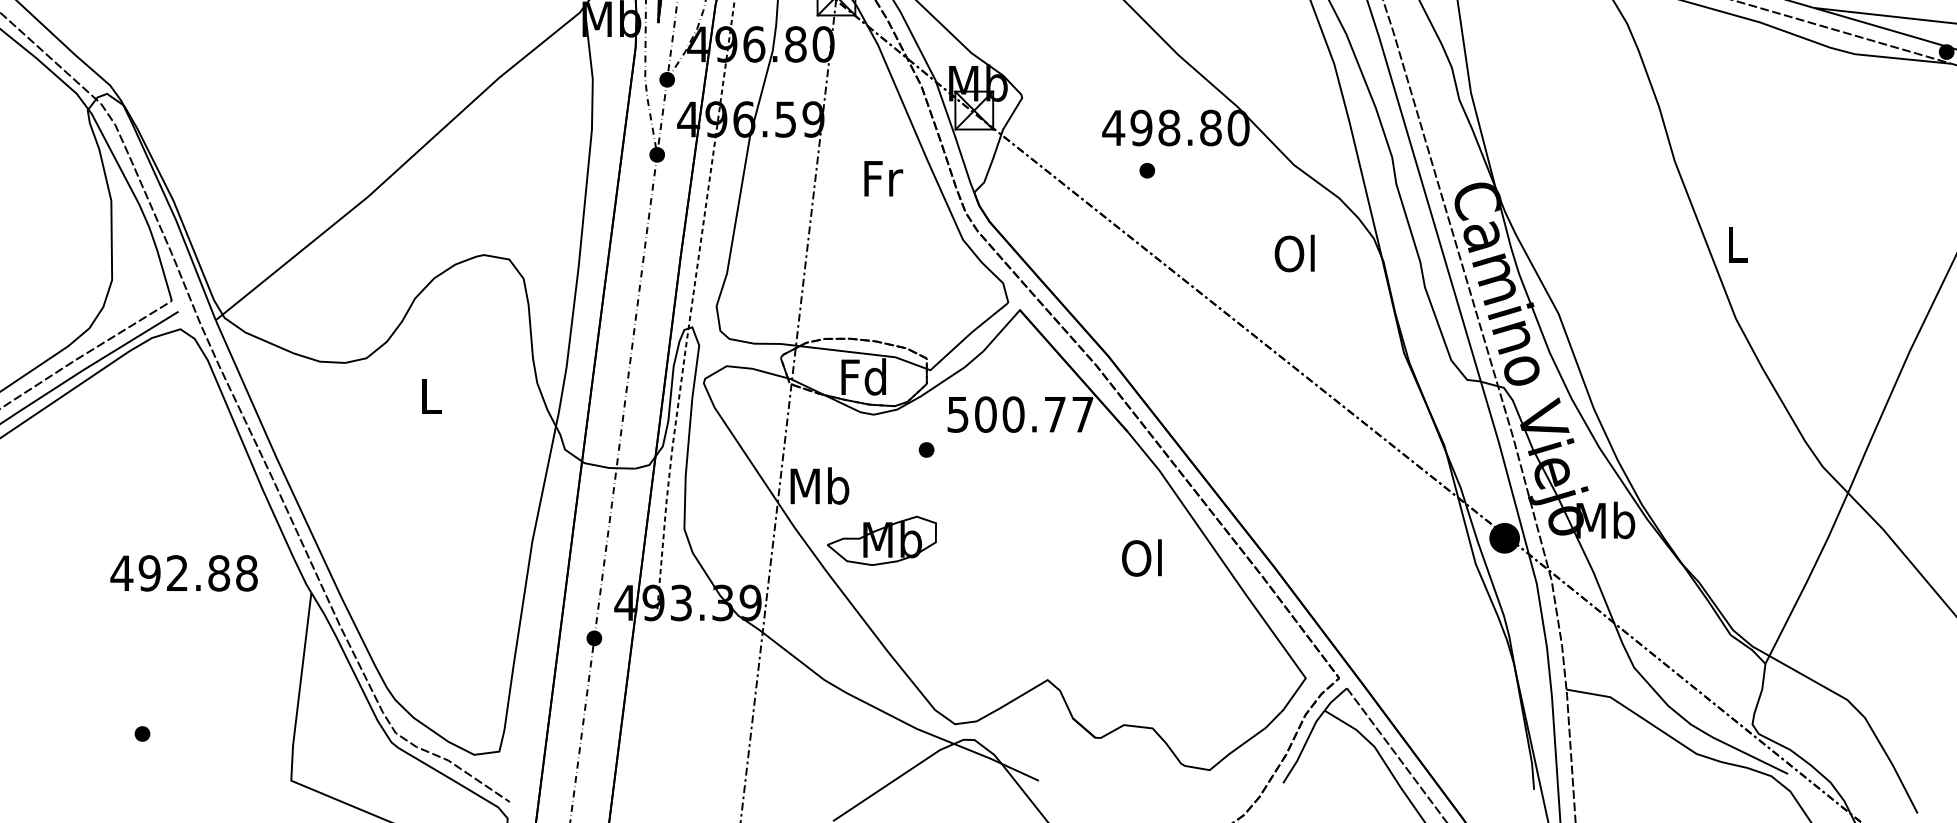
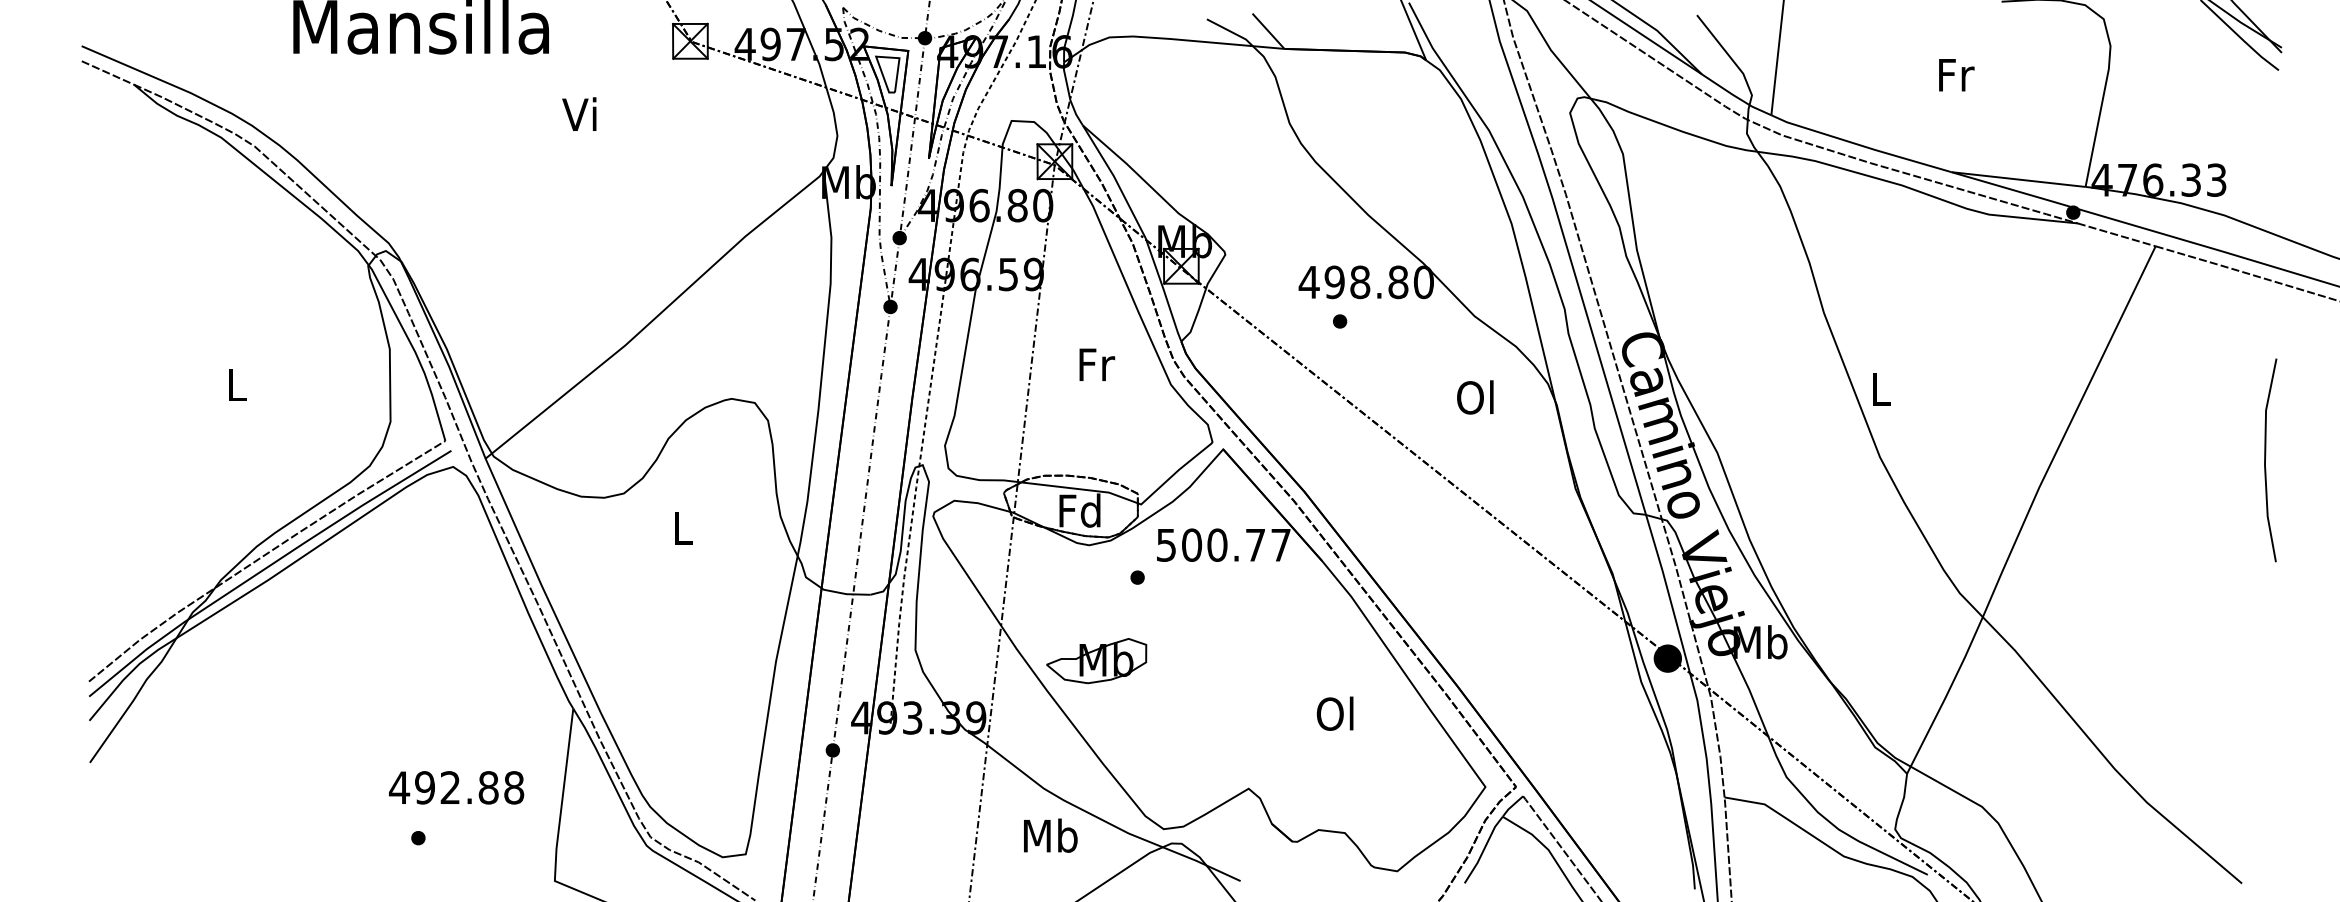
text: (883, 178) -> (1097, 364), moved
text: (819, 485) -> (1050, 835), moved
text: (1141, 557) -> (1334, 713), moved
text: (184, 573) -> (456, 787), moved

